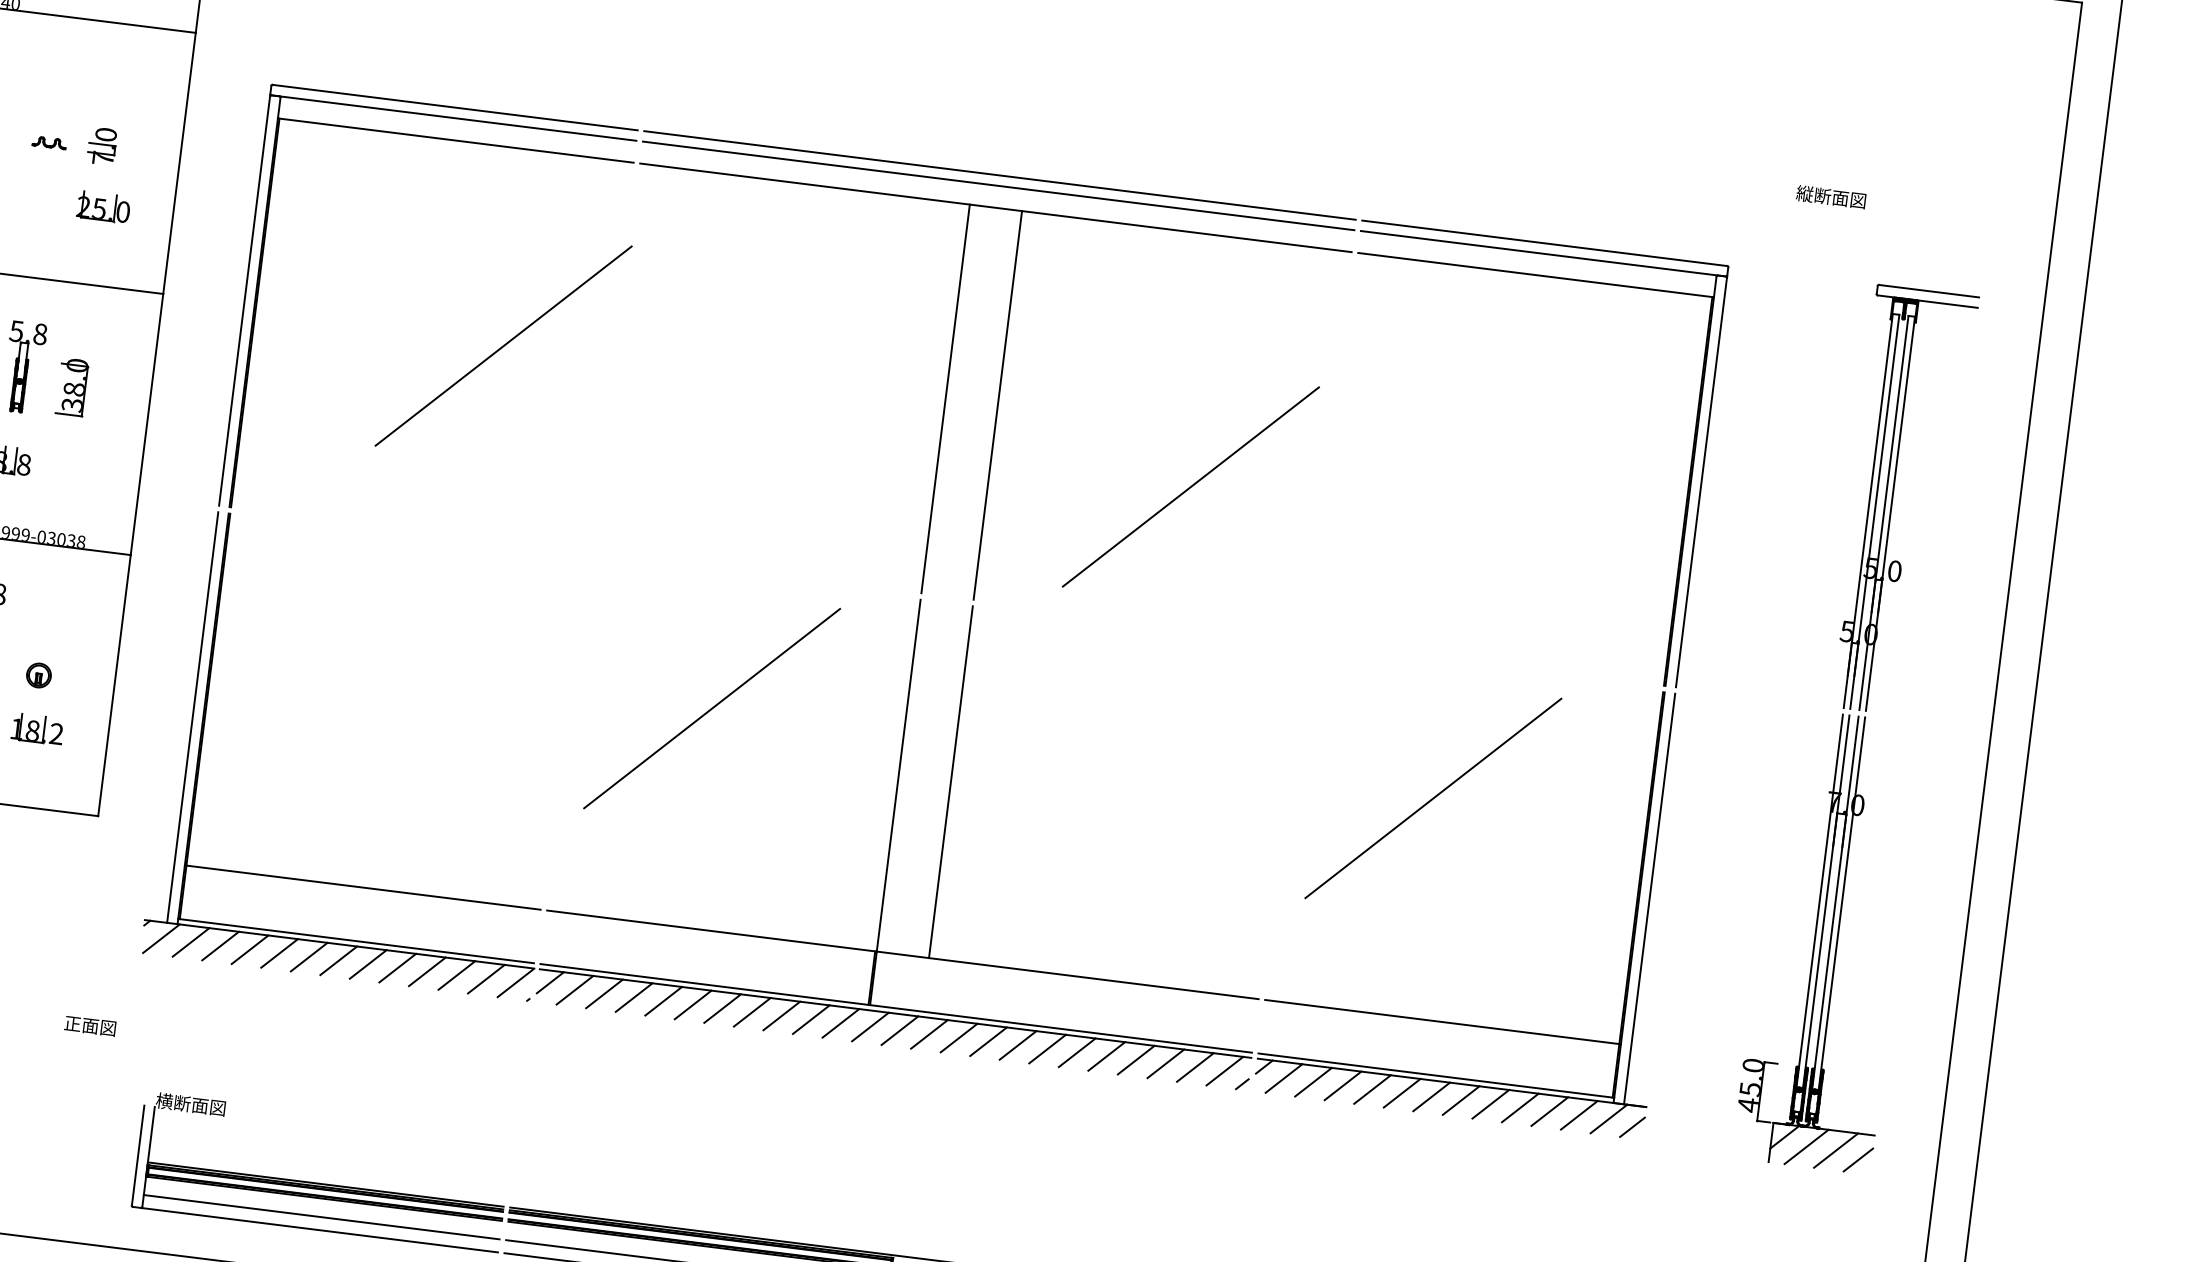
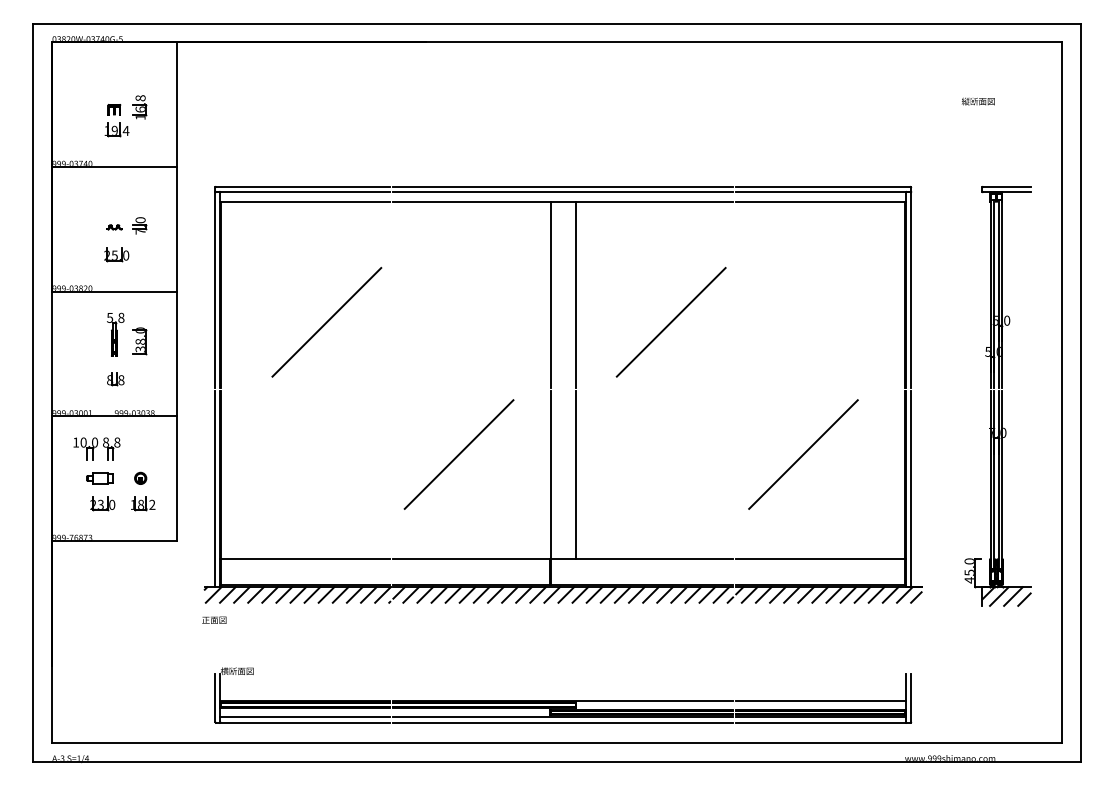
text: (1831, 197) -> (978, 101), moved
part: (103, 207) -> (116, 254), moved
line: (502, 346) -> (326, 322), moved
text: (90, 1024) -> (214, 619), moved

